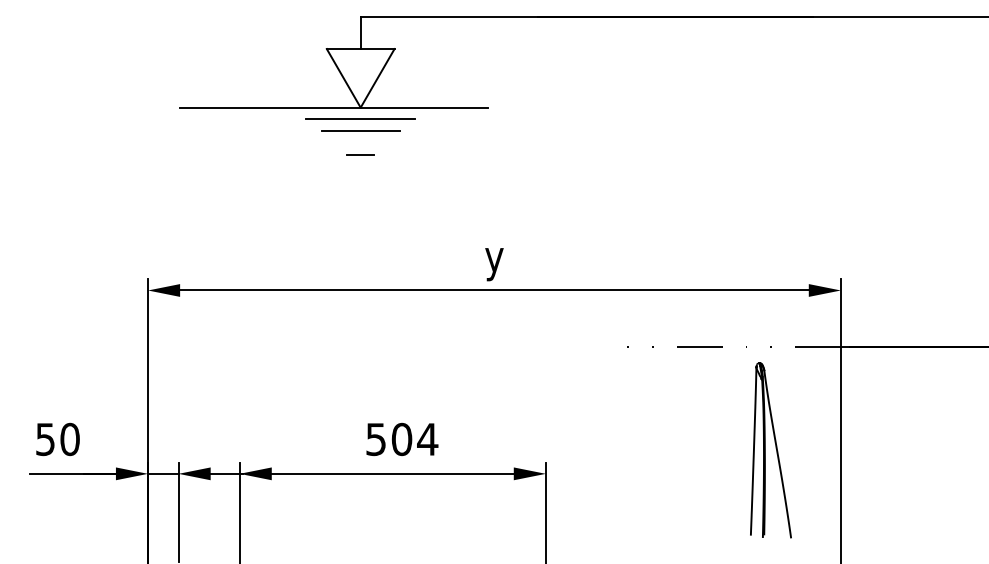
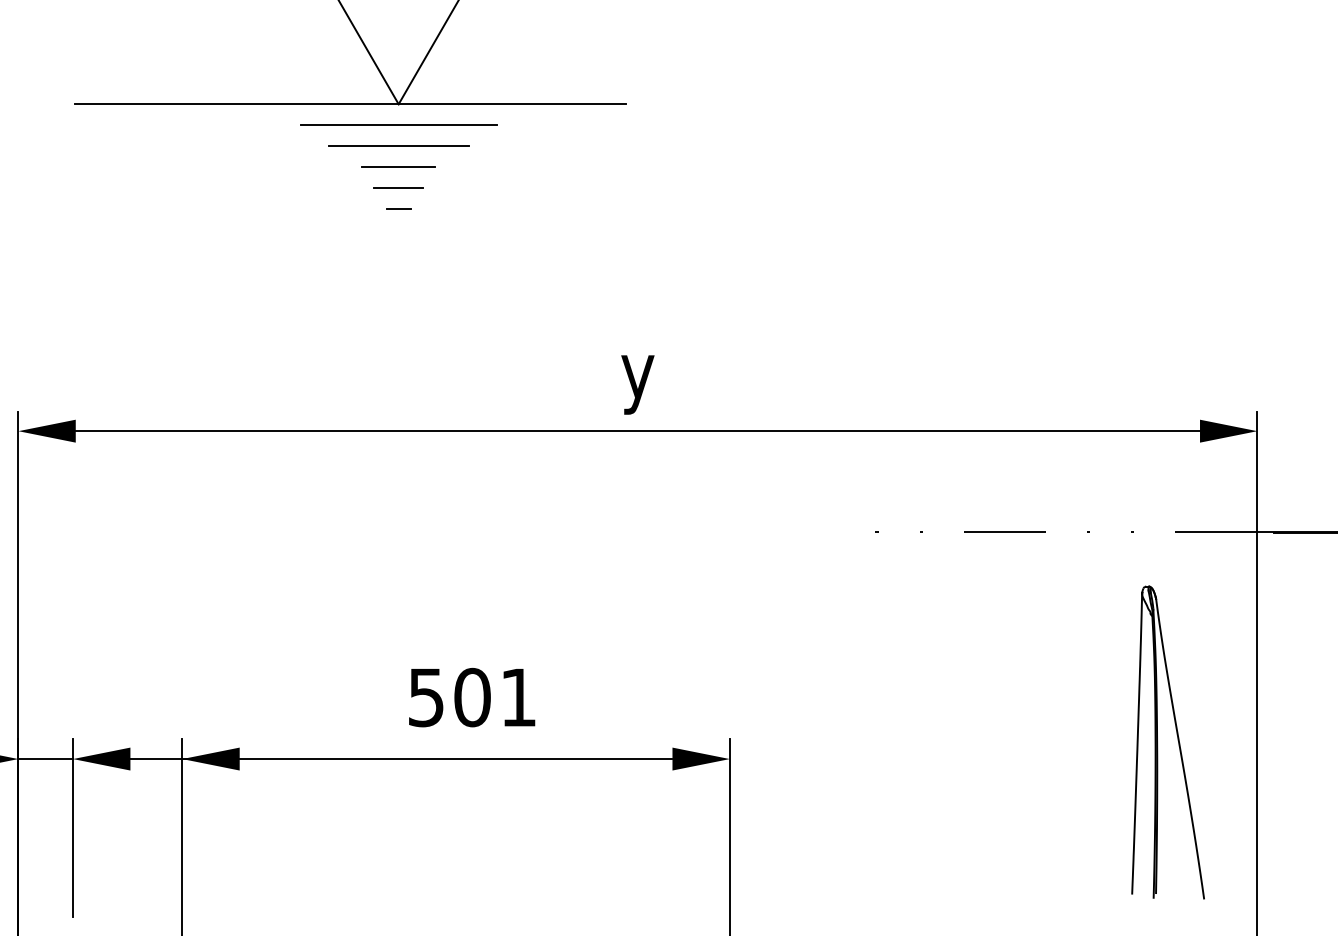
line: (360, 142) -> (398, 166), added
line: (360, 165) -> (398, 207), added
text: (427, 439) -> (518, 697), 504 -> 501
part: (770, 450) -> (1167, 742), moved

